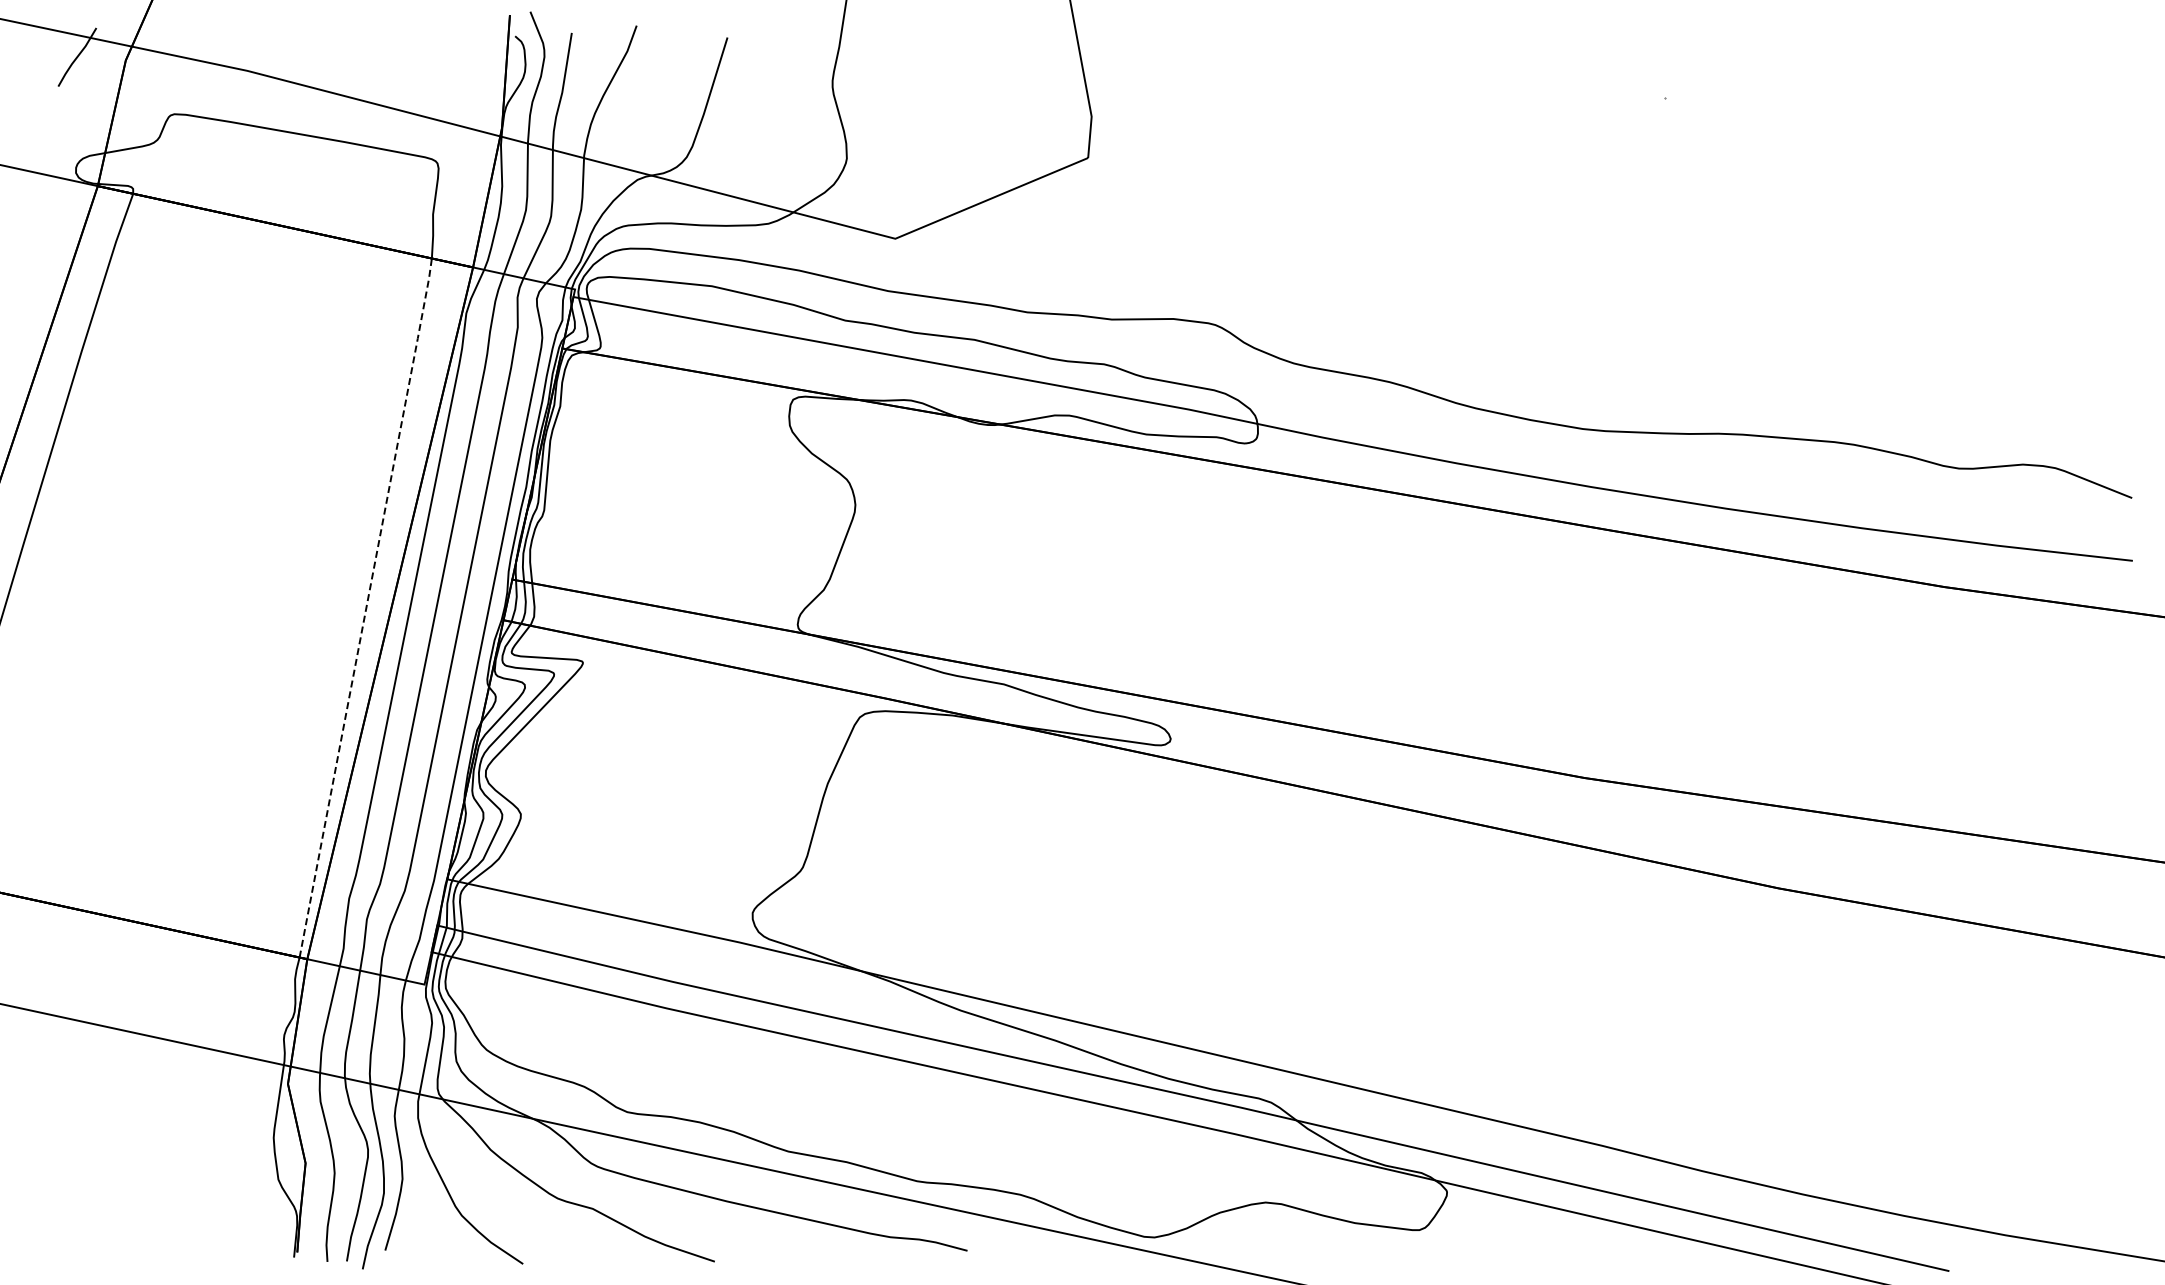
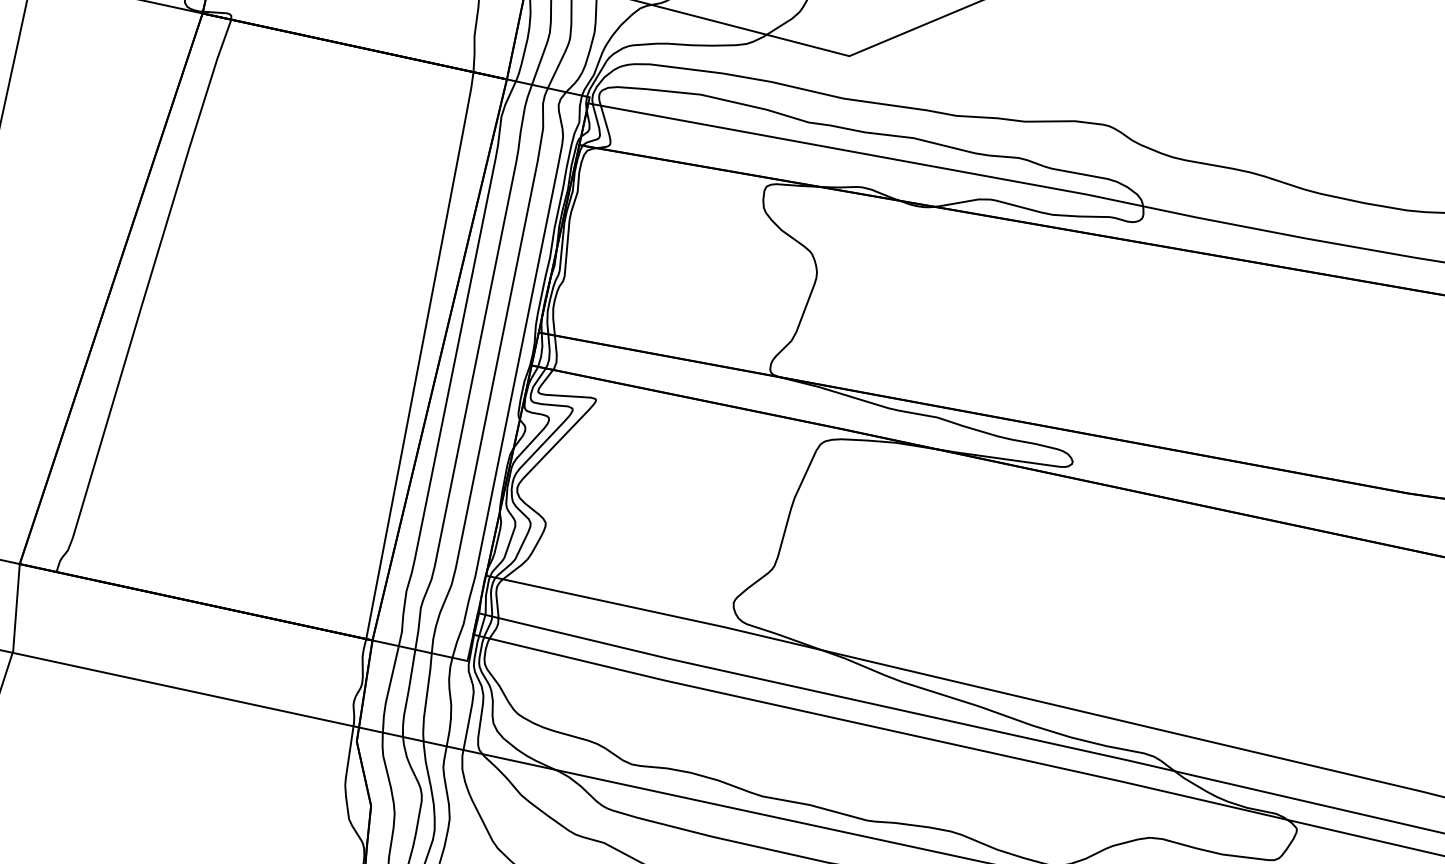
line: (366, 606) -> (420, 354), dashed -> solid

